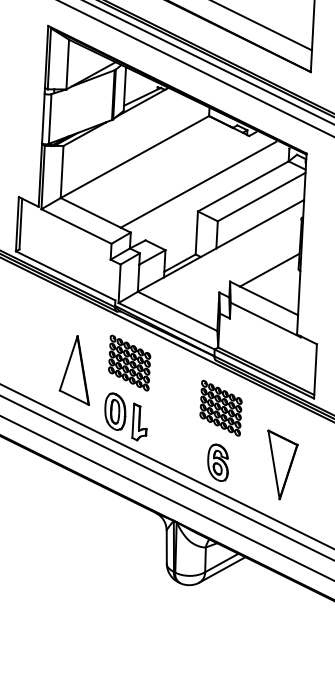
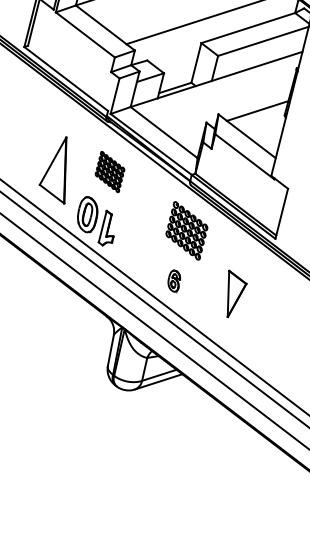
part: (129, 362) -> (109, 171), size x0.7
part: (217, 462) -> (173, 280), size x0.6
part: (282, 464) -> (233, 294), size x0.7

